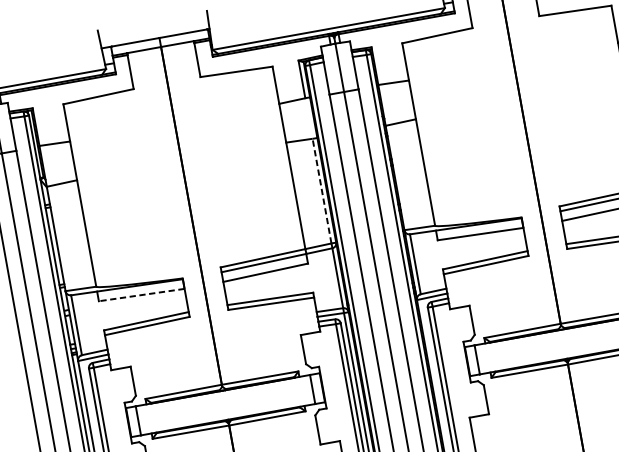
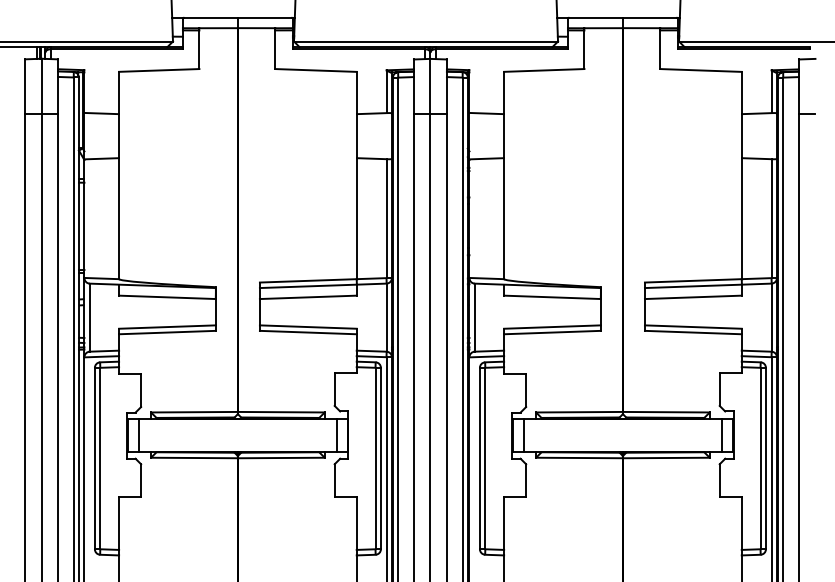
line: (322, 190) -> (386, 218), dashed -> solid
line: (140, 295) -> (166, 297), dashed -> solid

